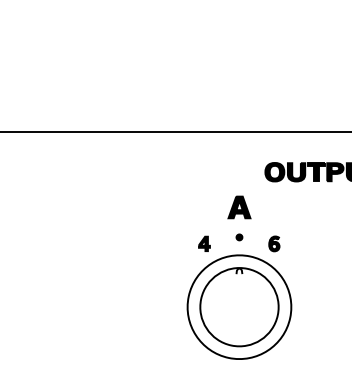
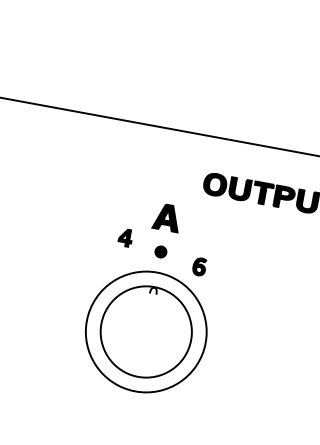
part: (239, 237) -> (160, 252), size x1.6
part: (204, 243) -> (125, 237), moved

